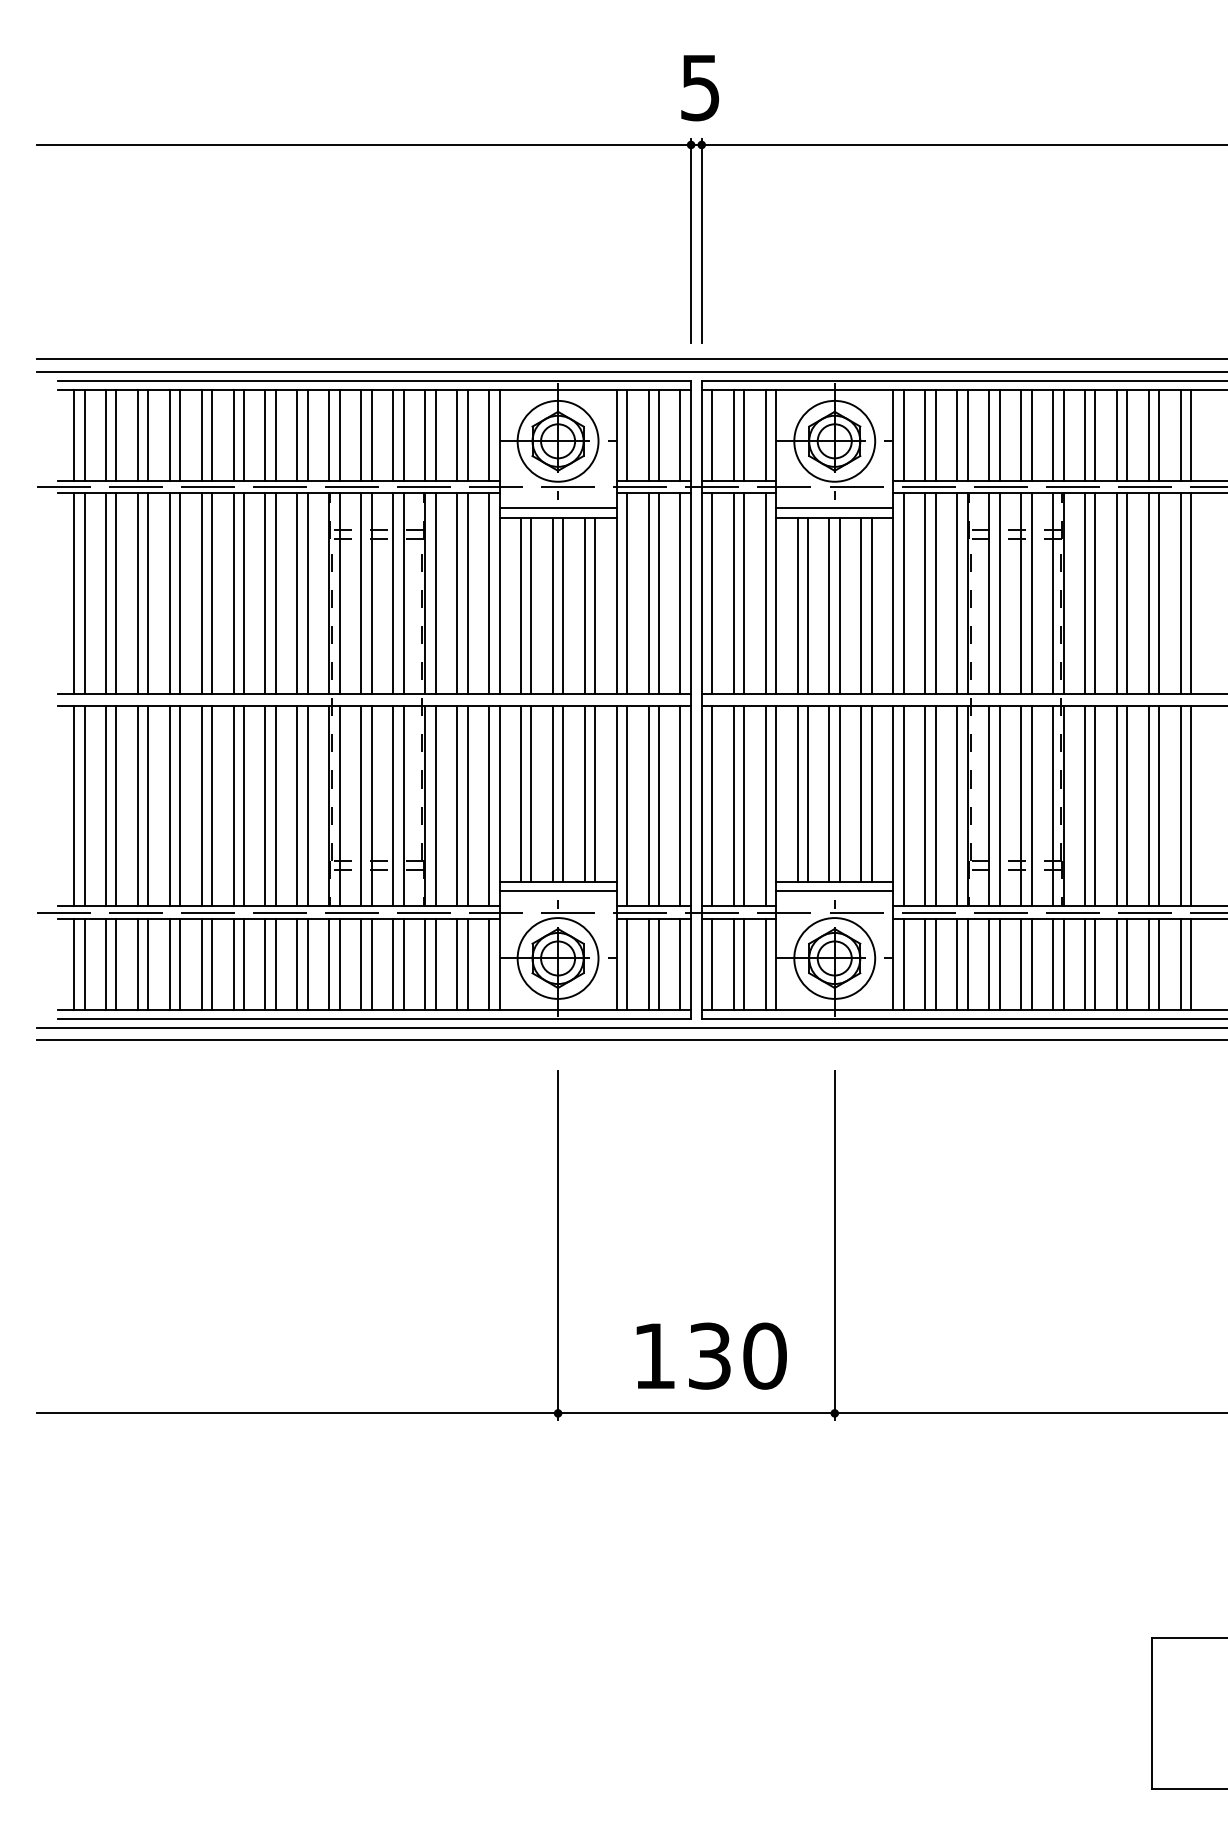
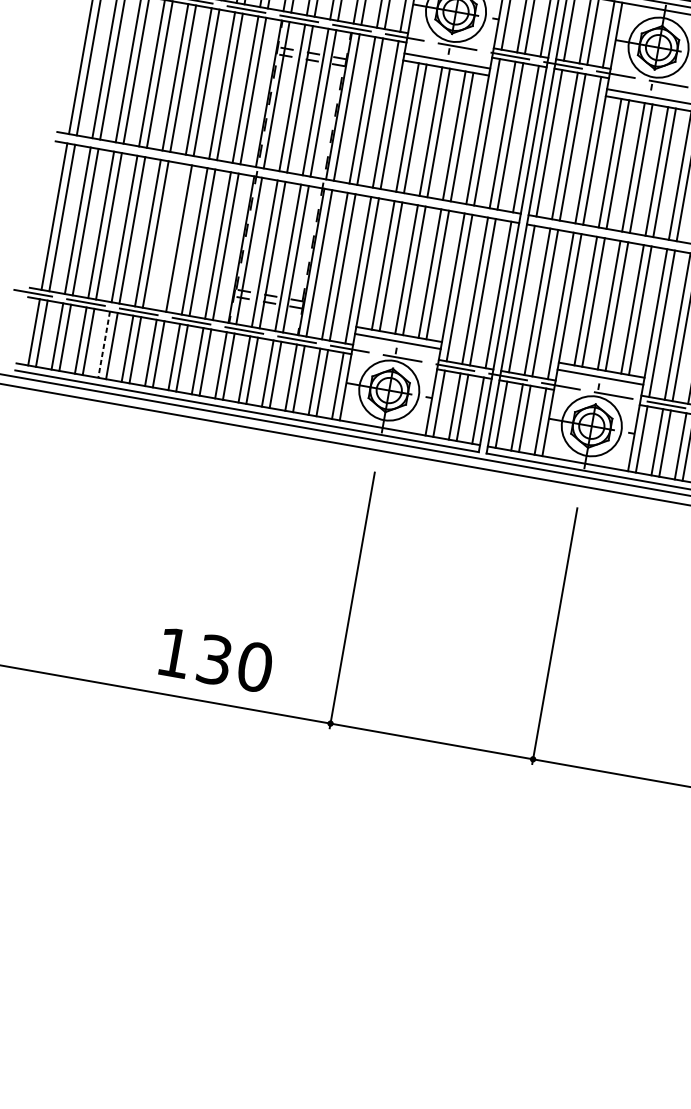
line: (233, 806) -> (171, 237), removed
line: (169, 964) -> (104, 344), solid -> dashed
text: (711, 1355) -> (216, 659), moved

